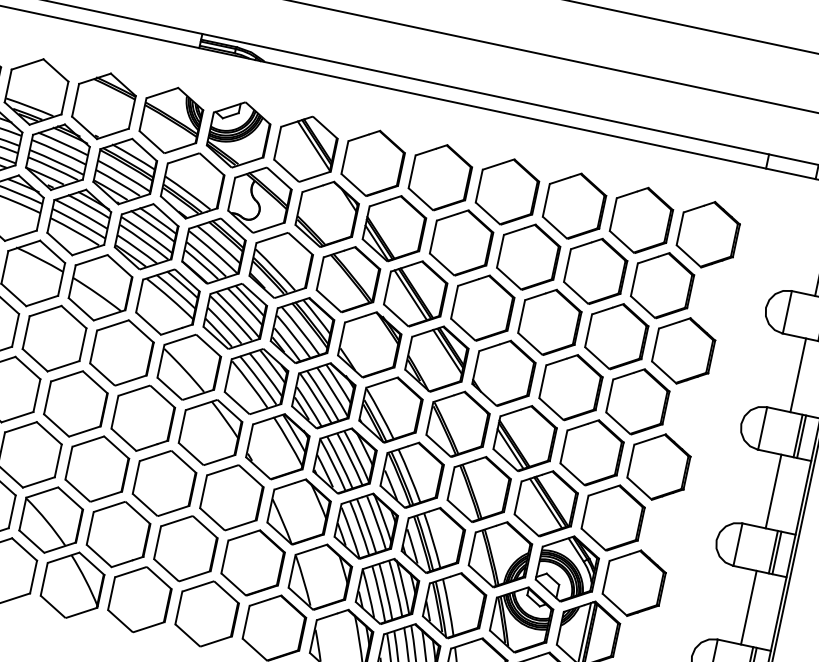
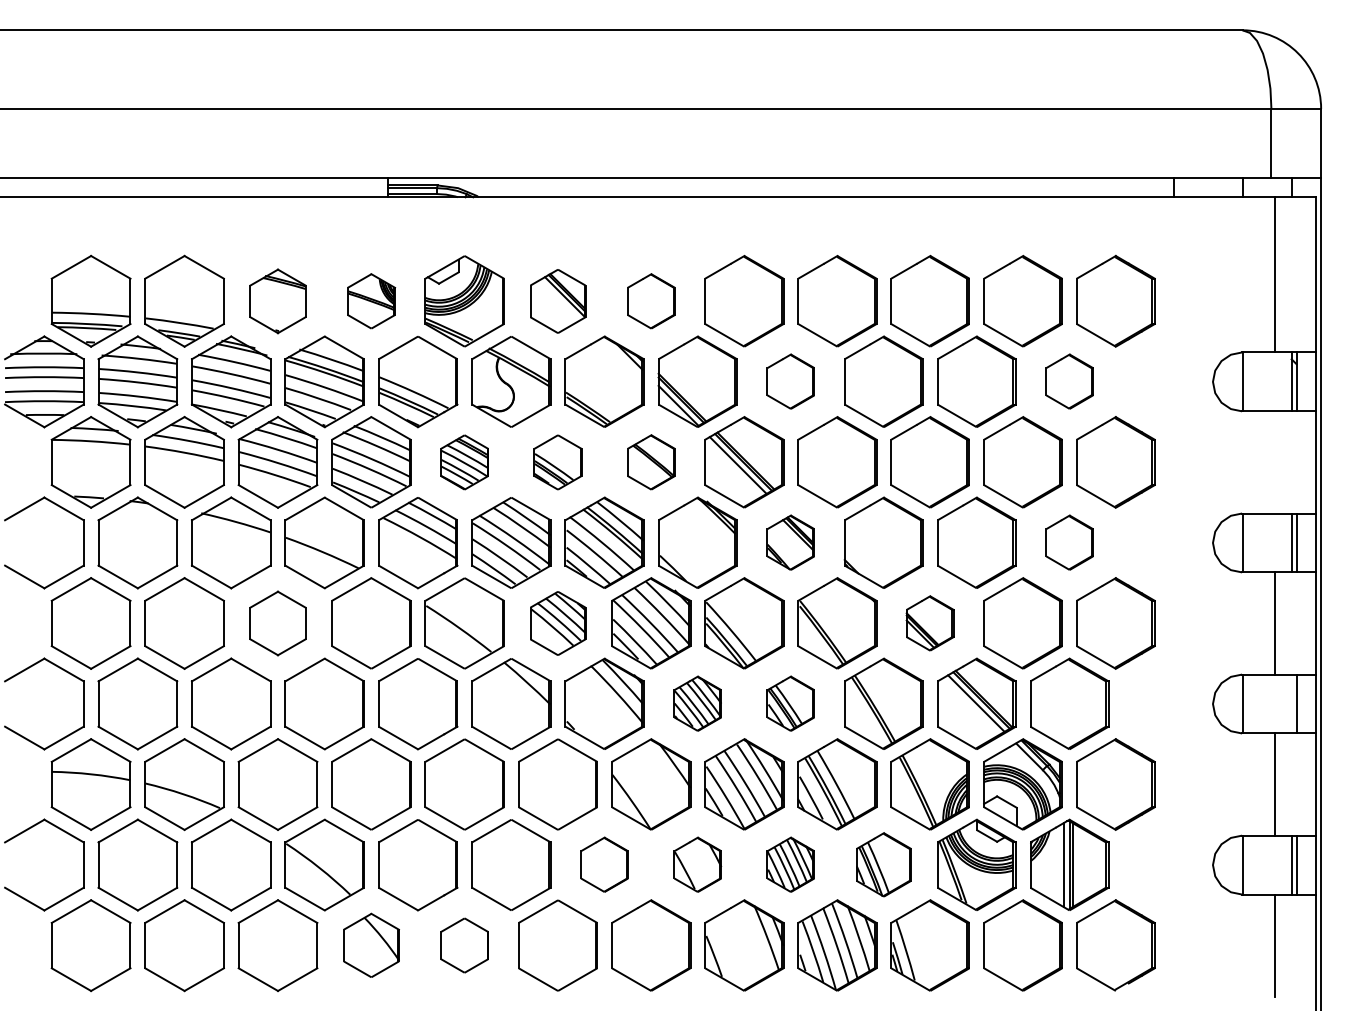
part: (103, 106) -> (277, 301), size x0.7
part: (171, 120) -> (371, 301), size x0.6
part: (305, 149) -> (557, 301), size x0.7
part: (373, 163) -> (651, 301), size x0.6
part: (461, 242) -> (790, 381), size x0.6
part: (213, 251) -> (464, 462), size x0.6
part: (280, 265) -> (557, 462), size x0.6
part: (348, 279) -> (651, 462), size x0.6
part: (662, 285) -> (1069, 381), size x0.6
part: (54, 338) -> (277, 623), size x0.7
part: (436, 358) -> (790, 542), size x0.6
line: (798, 375) -> (1274, 462), removed
part: (256, 381) -> (557, 623), size x0.7
part: (637, 401) -> (1069, 542), size x0.6
part: (524, 438) -> (929, 623), size x0.6
part: (344, 460) -> (697, 703), size x0.6
part: (411, 474) -> (790, 703), size x0.6
line: (773, 551) -> (1291, 703), removed
part: (253, 562) -> (604, 864), size x0.6
part: (320, 576) -> (697, 864), size x0.6
part: (72, 585) -> (371, 945), size x0.7
part: (387, 591) -> (790, 864), size x0.6
part: (139, 599) -> (464, 945), size x0.6
part: (454, 605) -> (883, 864), size x0.7

